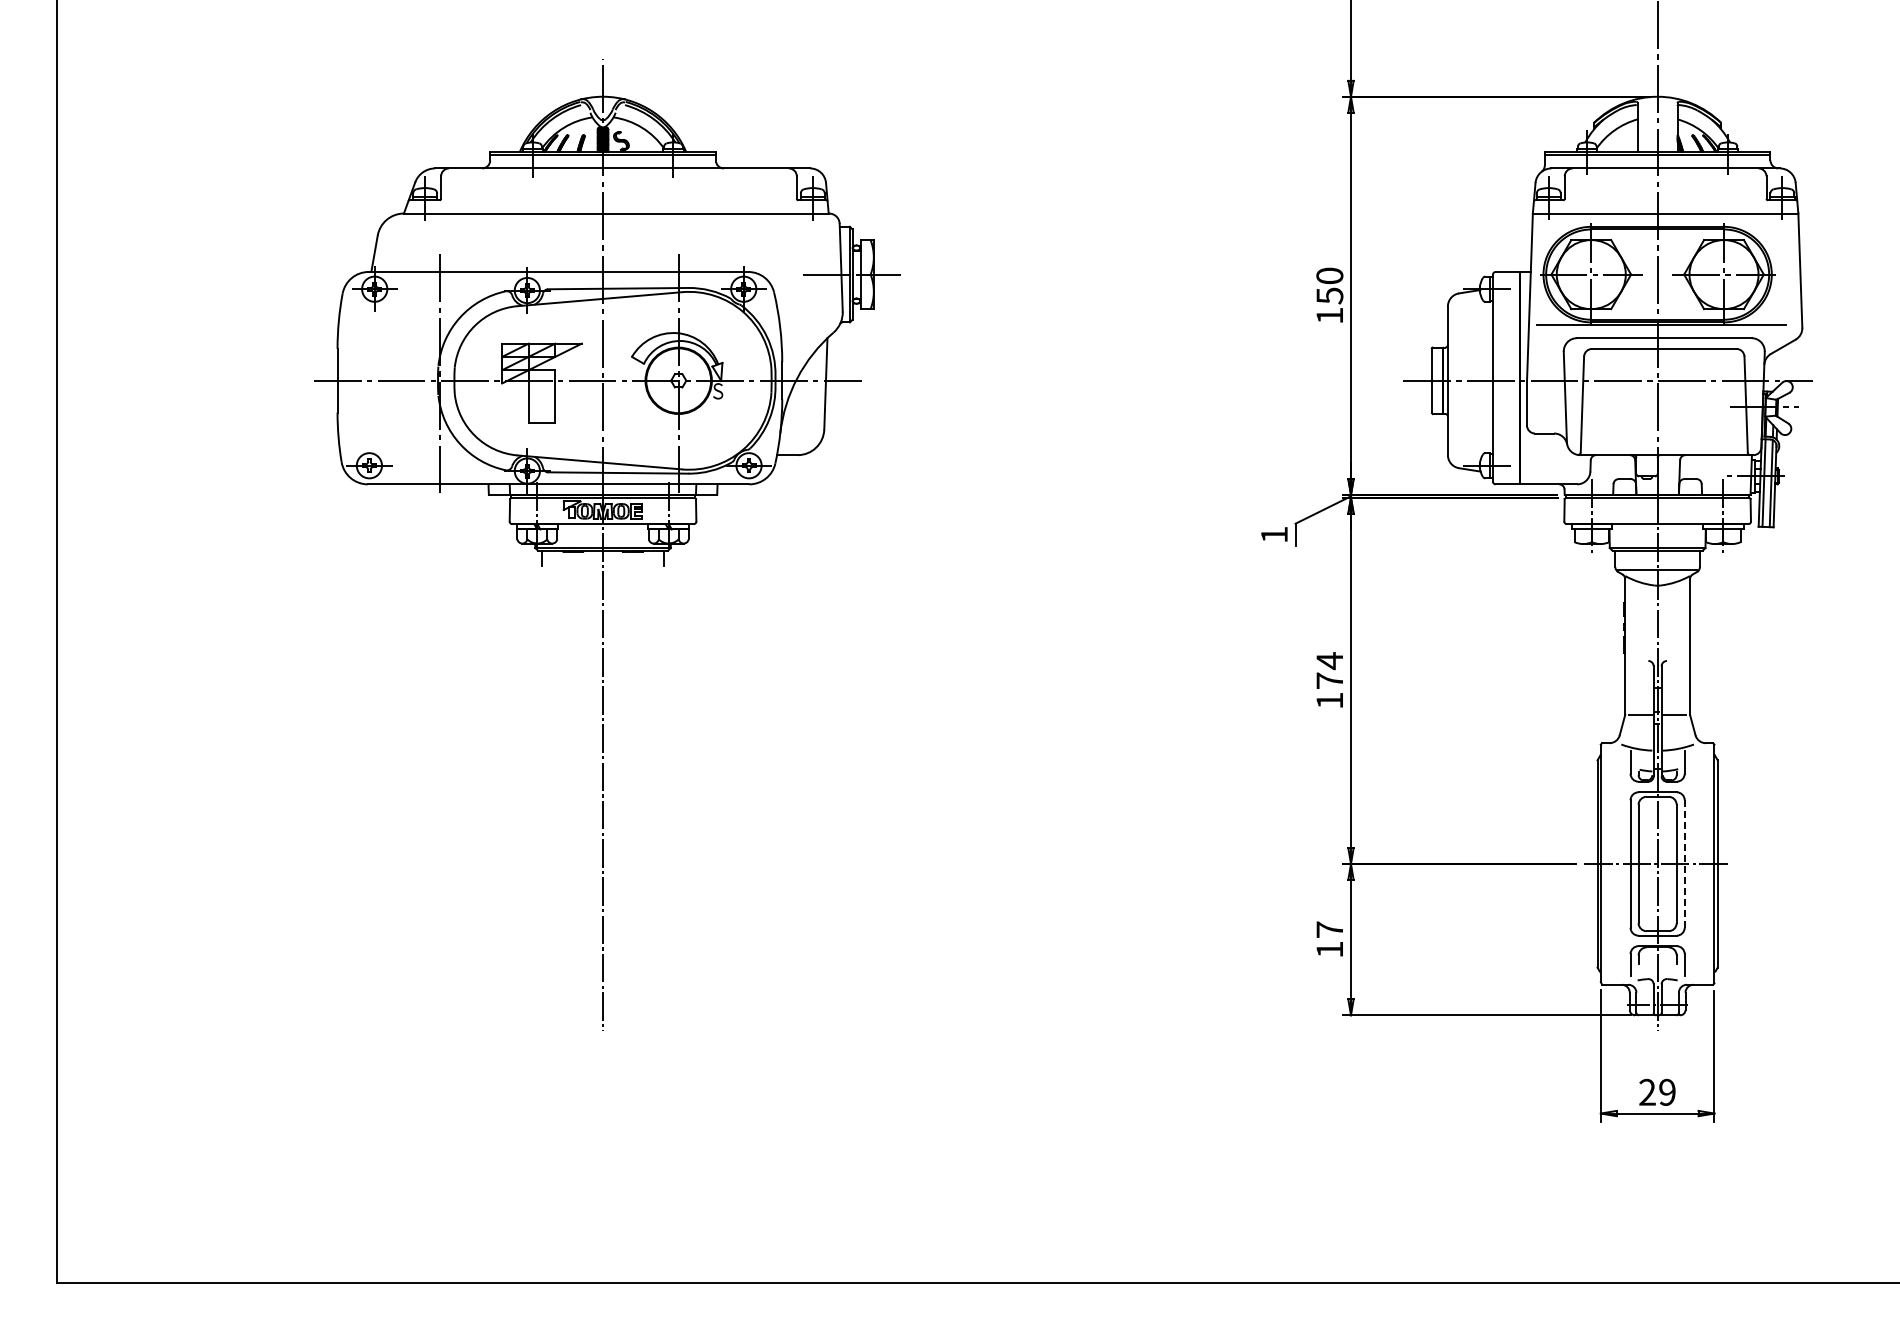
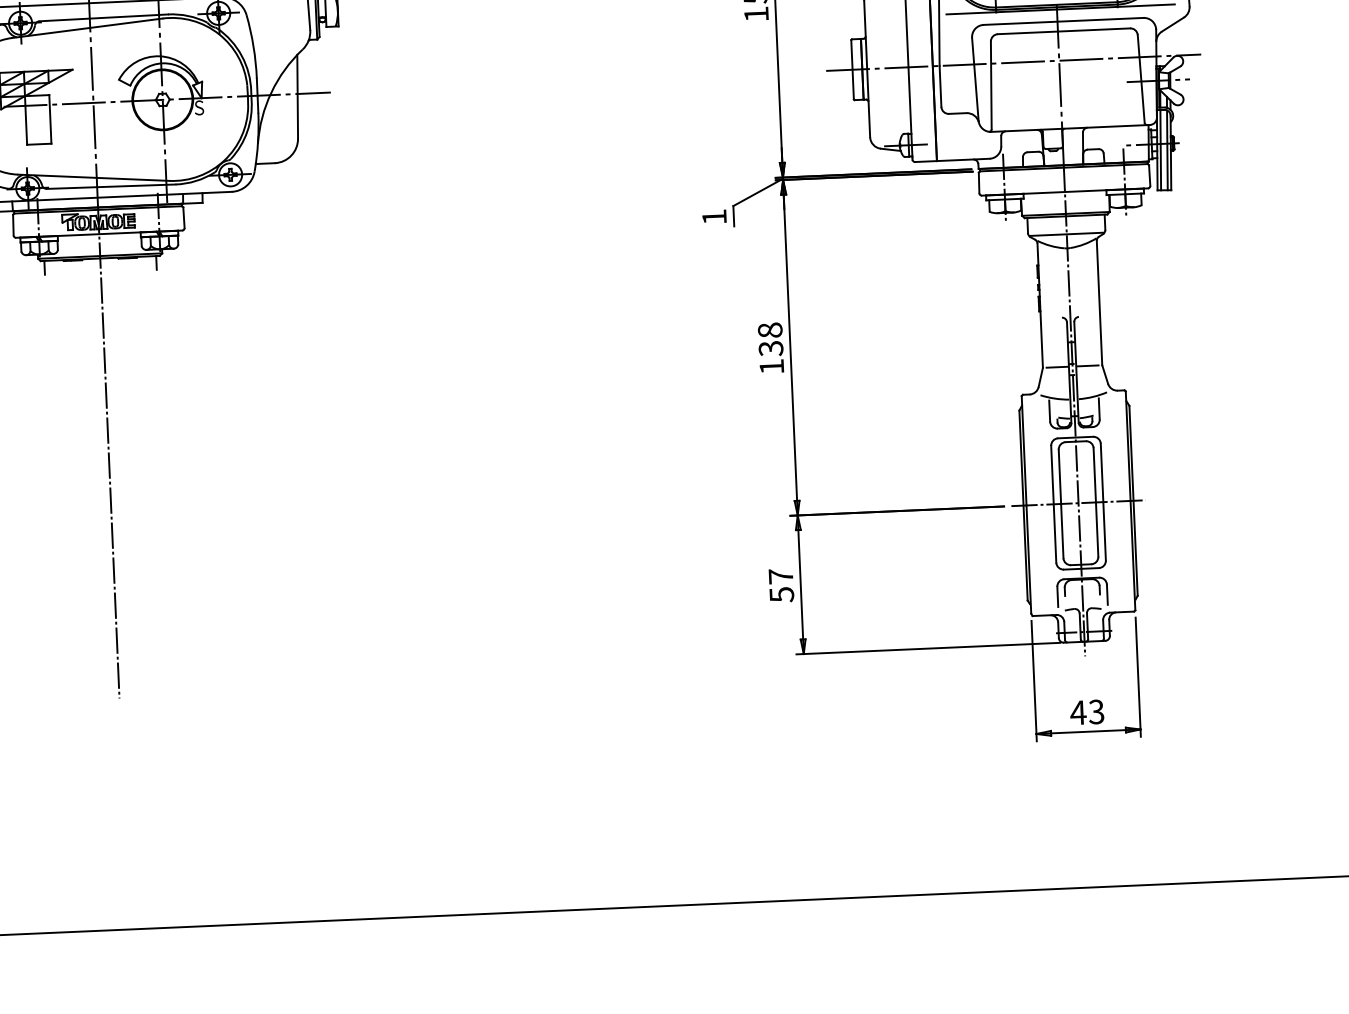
text: (1329, 670) -> (770, 339), 174 -> 138
line: (1684, 864) -> (1103, 502), dashed -> solid
text: (1329, 949) -> (781, 594), 17 -> 57
text: (1656, 1091) -> (1086, 711), 29 -> 43

